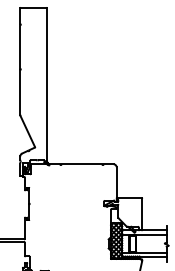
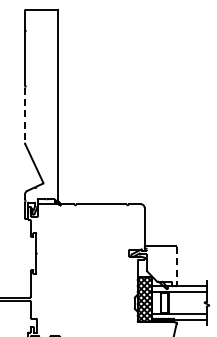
line: (20, 92) -> (25, 115), solid -> dashed
line: (142, 214) -> (176, 266), solid -> dashed

